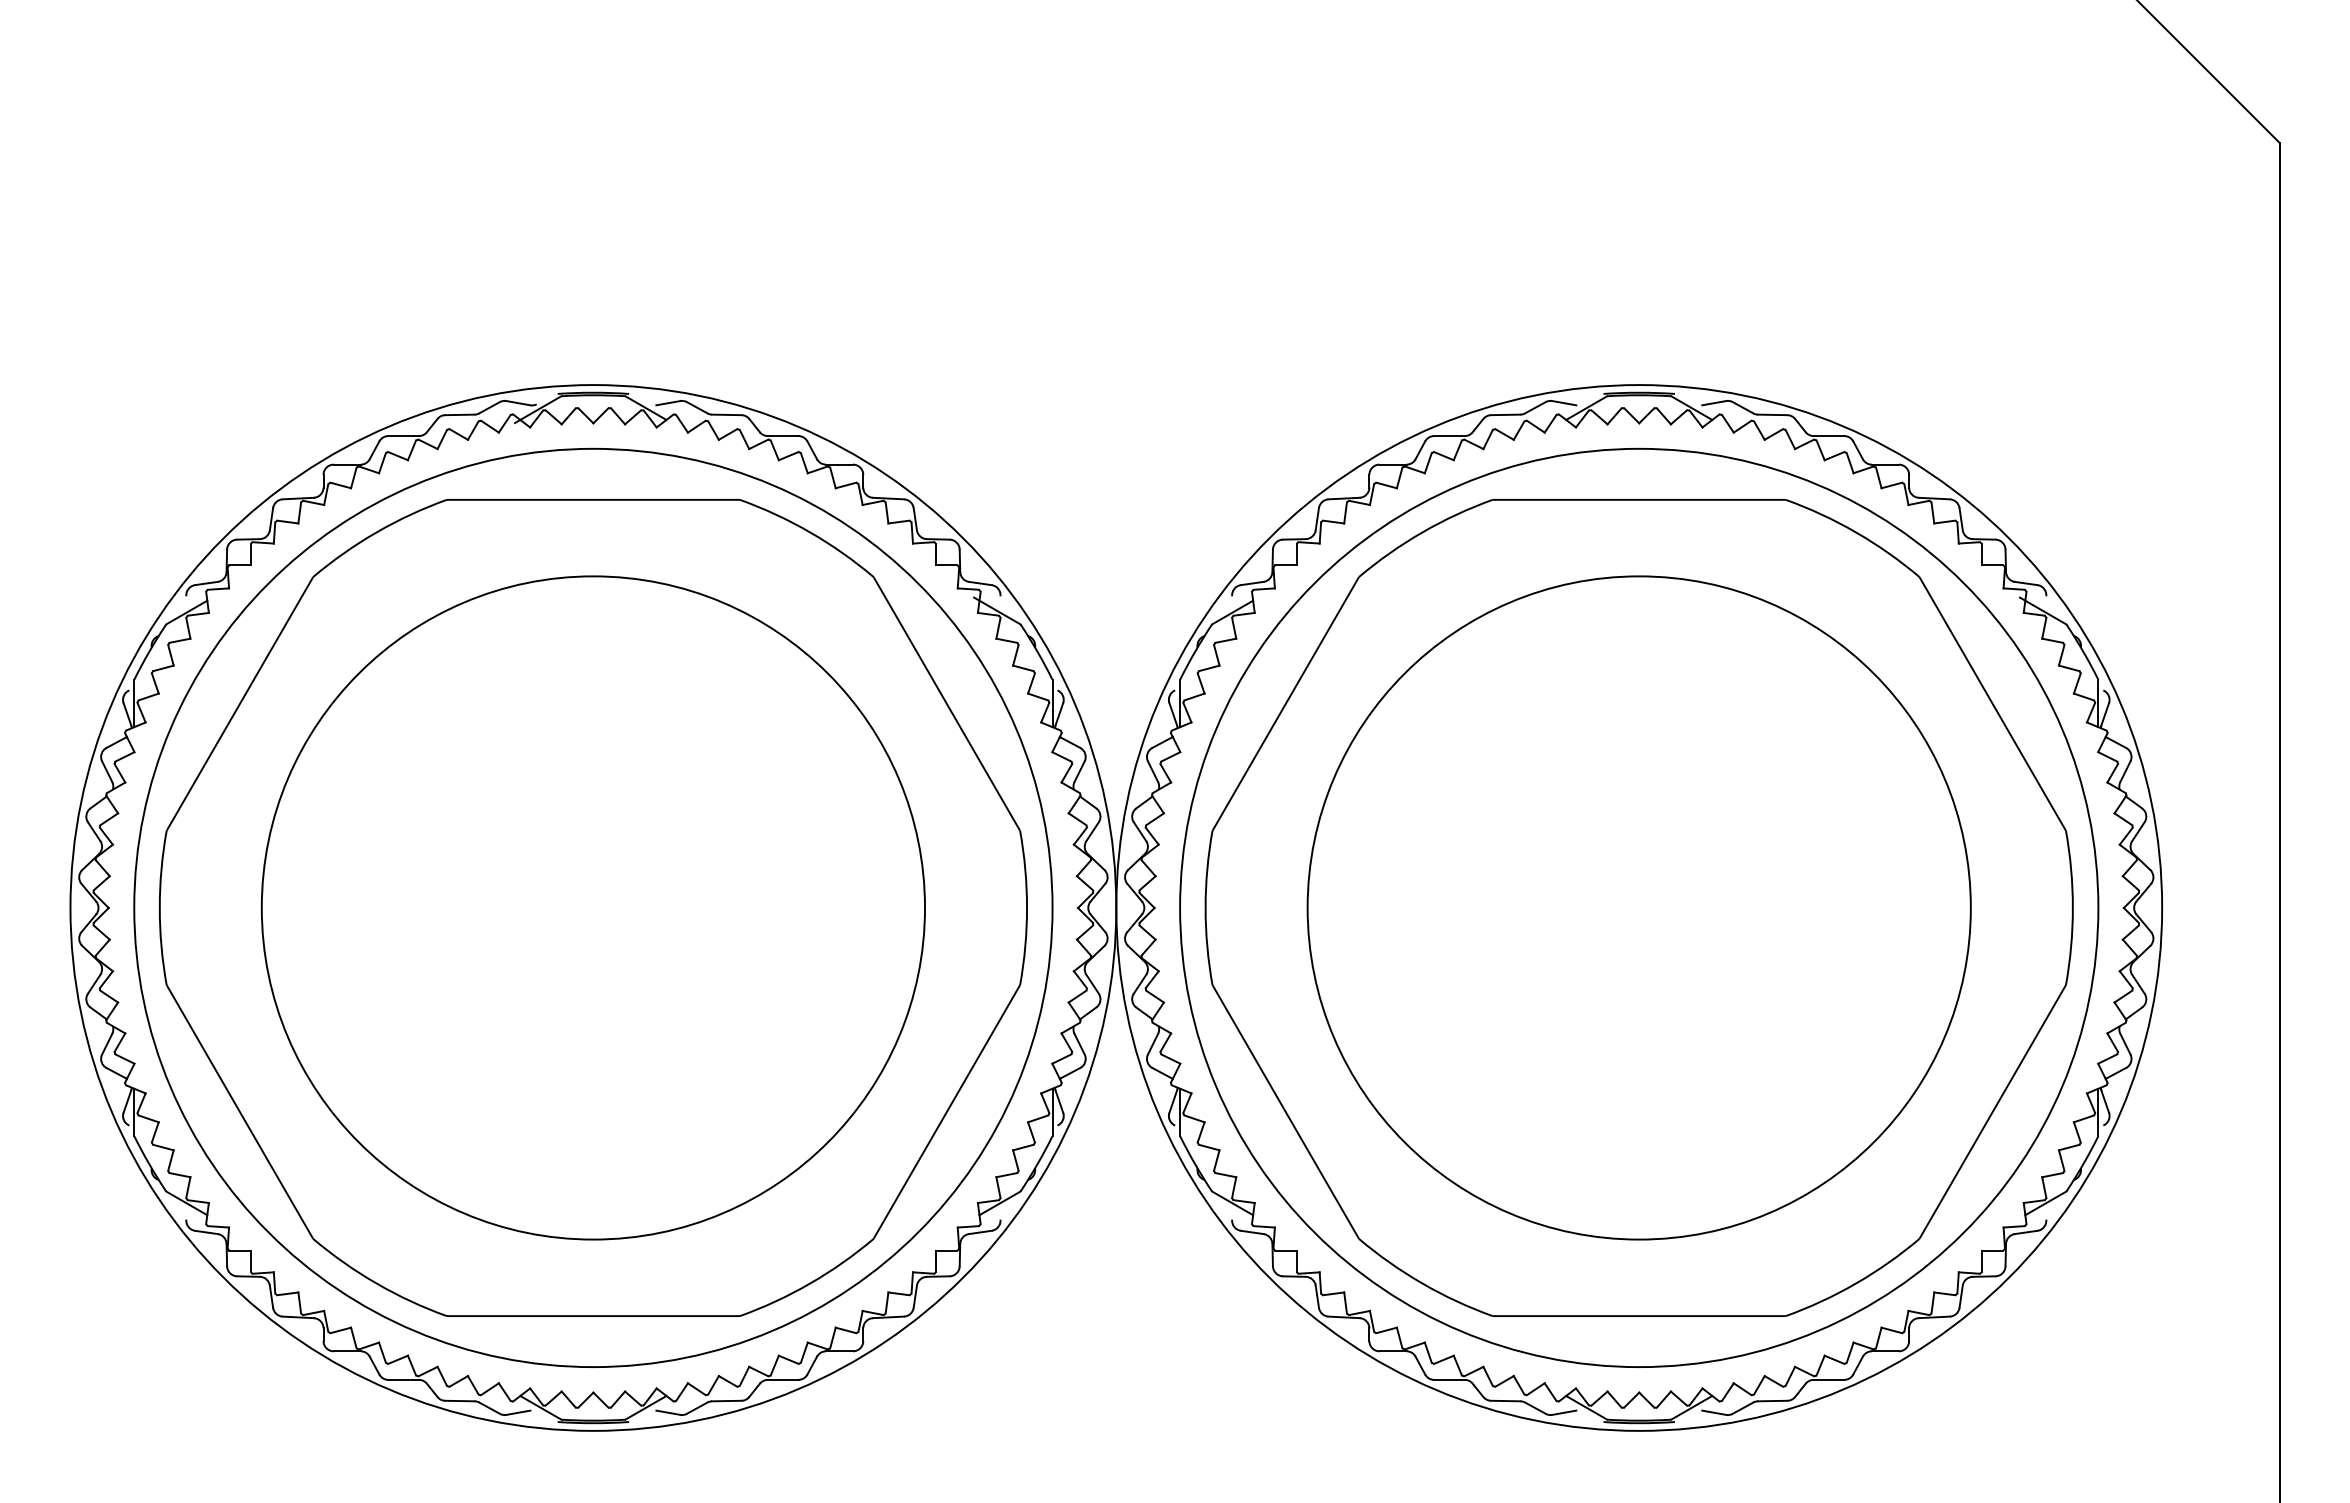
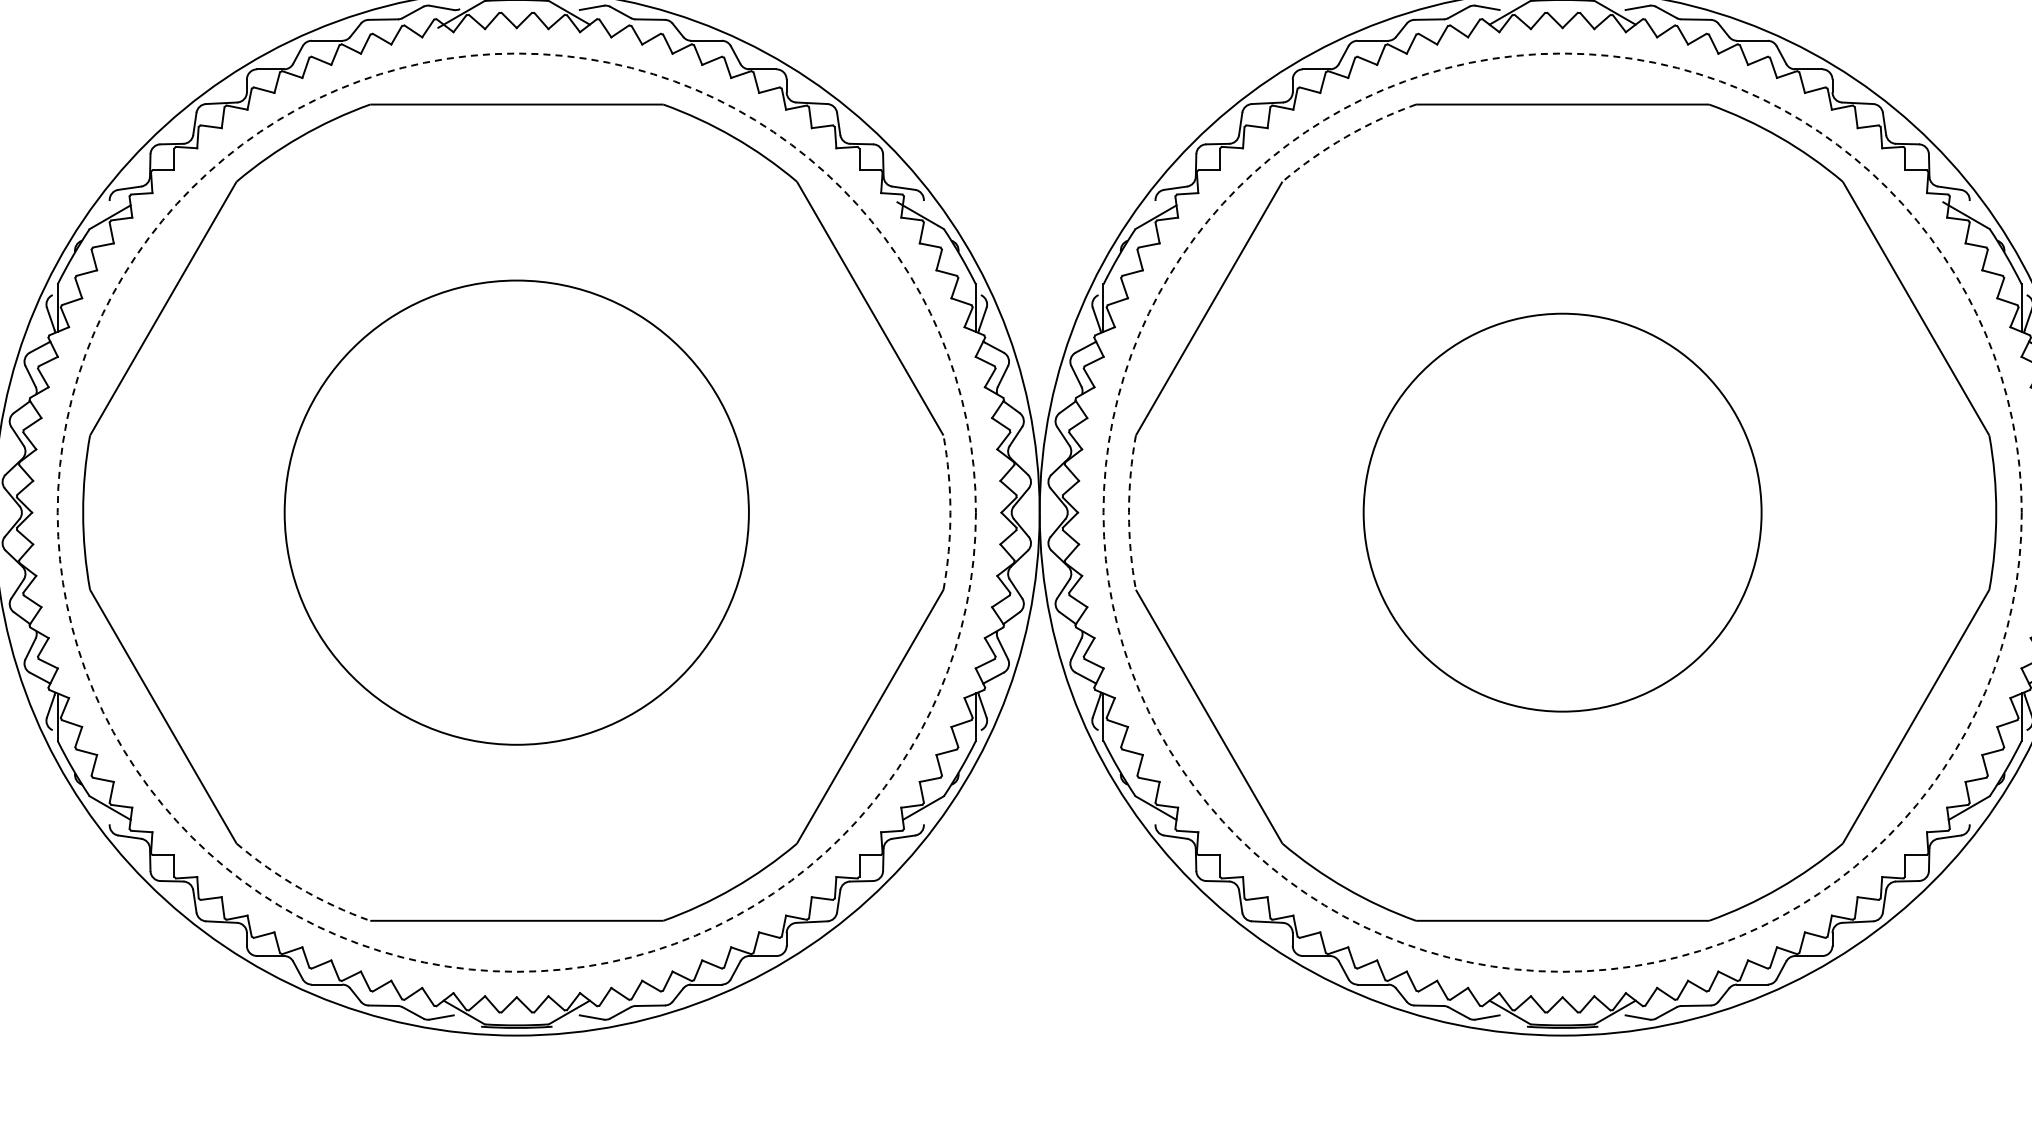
arc: (1422, 532) -> (1345, 137), solid -> dashed
circle: (593, 907) -> (516, 512), size x0.7
circle: (593, 907) -> (516, 512), solid -> dashed
arc: (1027, 907) -> (950, 512), solid -> dashed
arc: (1205, 907) -> (1128, 512), solid -> dashed
circle: (1638, 907) -> (1561, 512), size x0.6
circle: (1639, 907) -> (1562, 512), solid -> dashed
arc: (376, 1283) -> (299, 888), solid -> dashed

